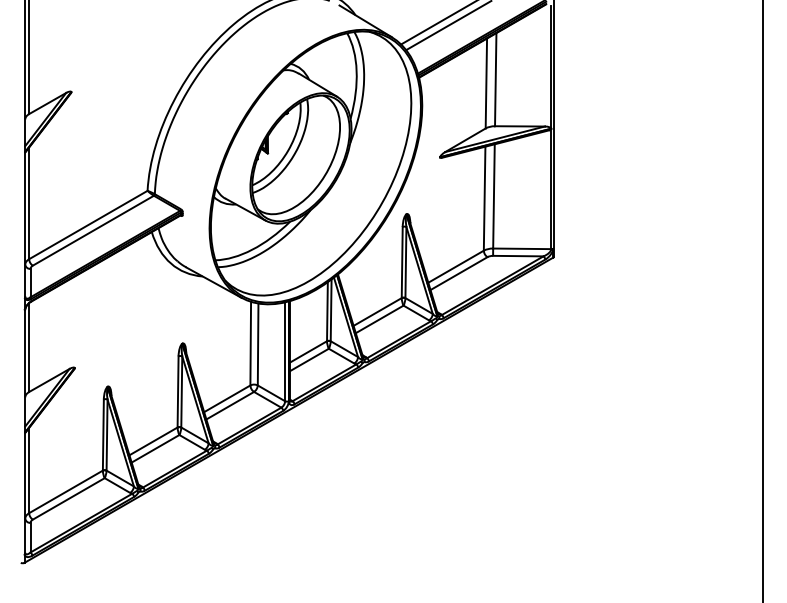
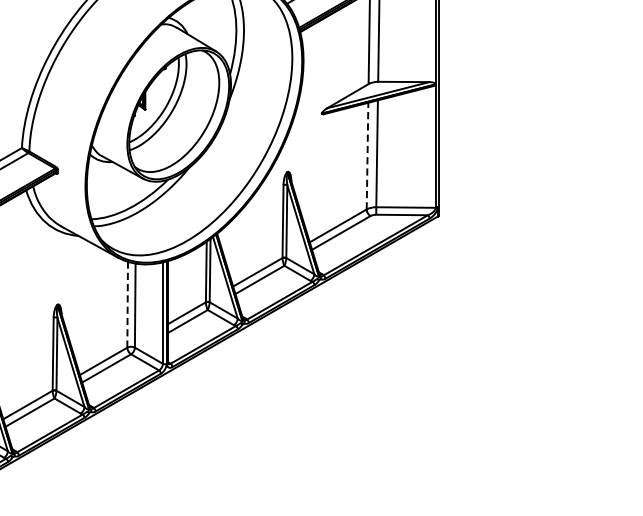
line: (484, 198) -> (367, 155), solid -> dashed
line: (250, 343) -> (127, 304), solid -> dashed

